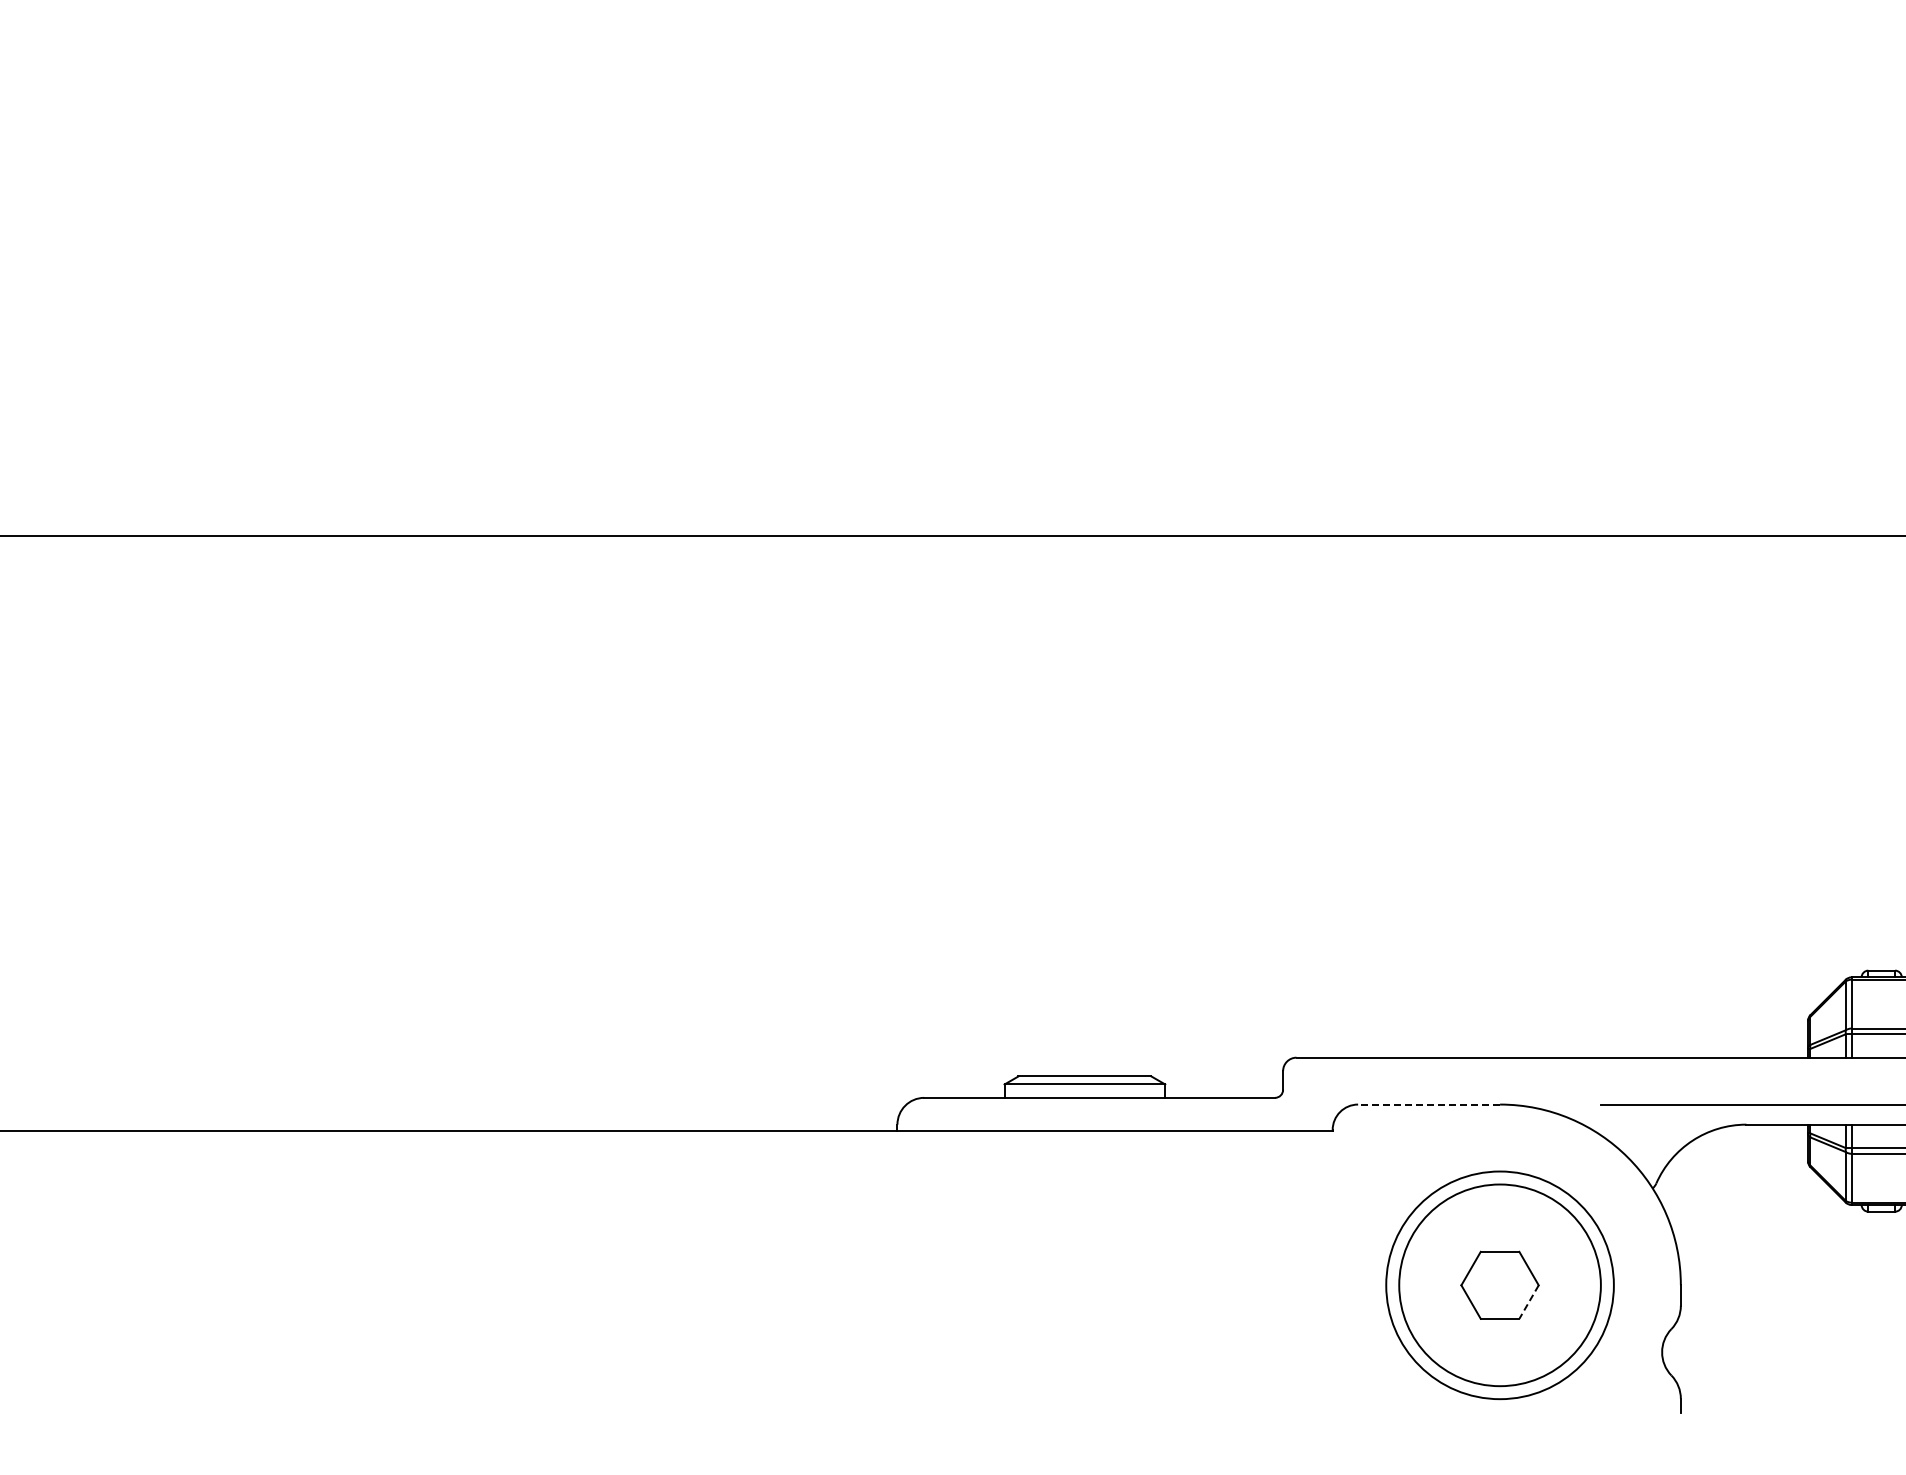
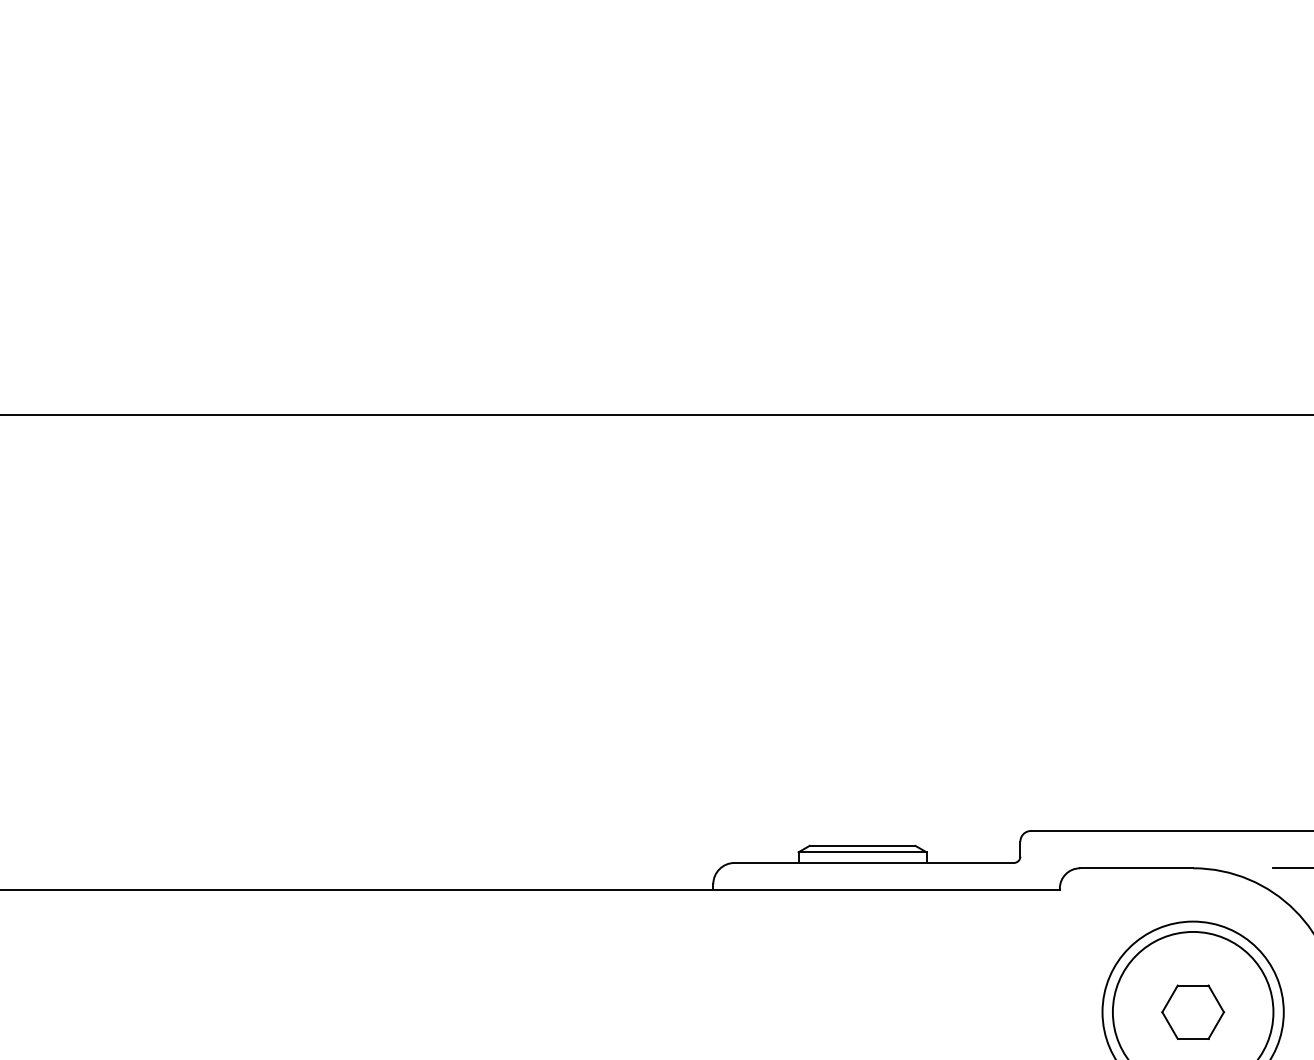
line: (1429, 1104) -> (1136, 868), dashed -> solid
line: (1528, 1302) -> (1215, 1025), dashed -> solid

